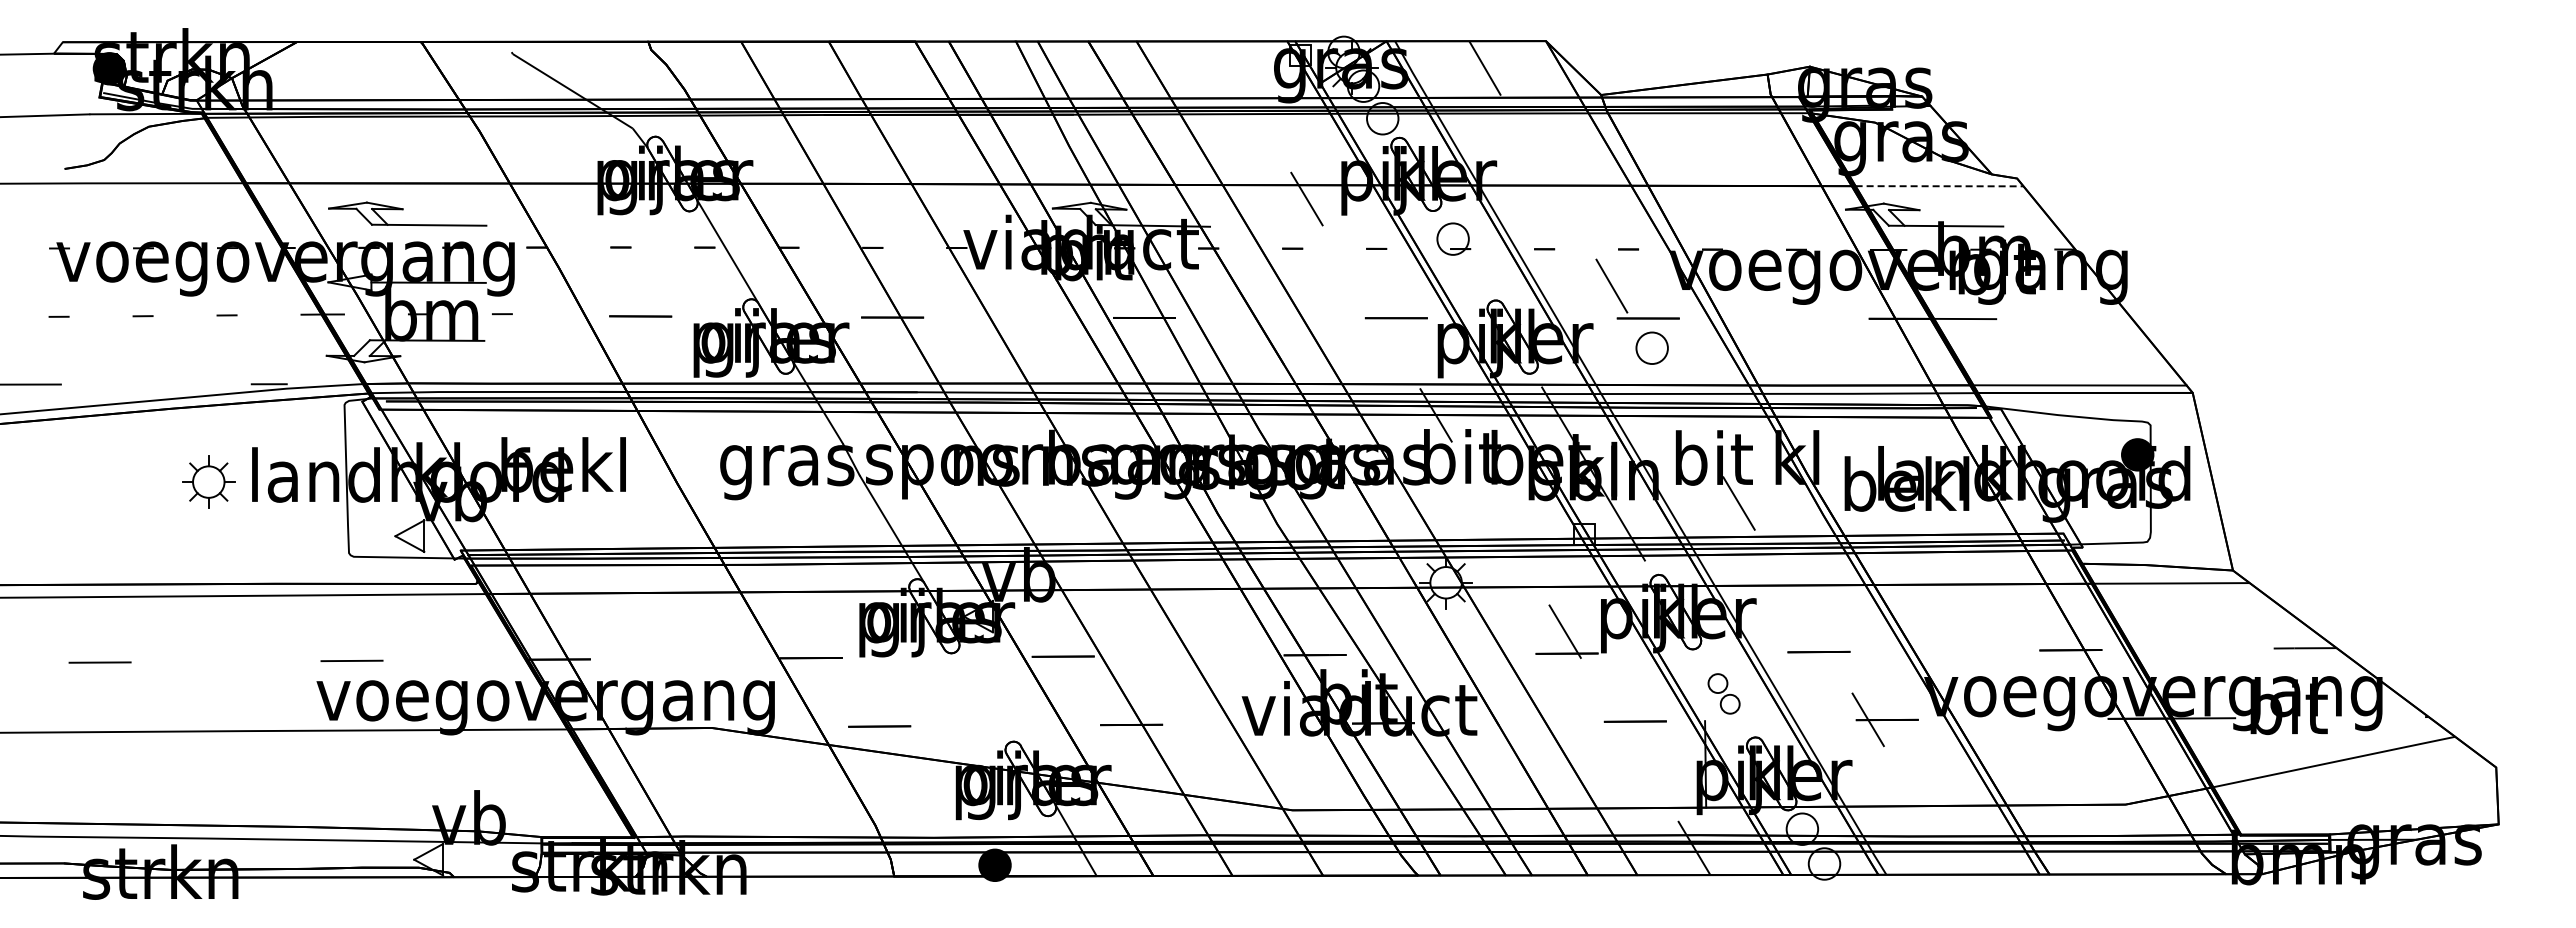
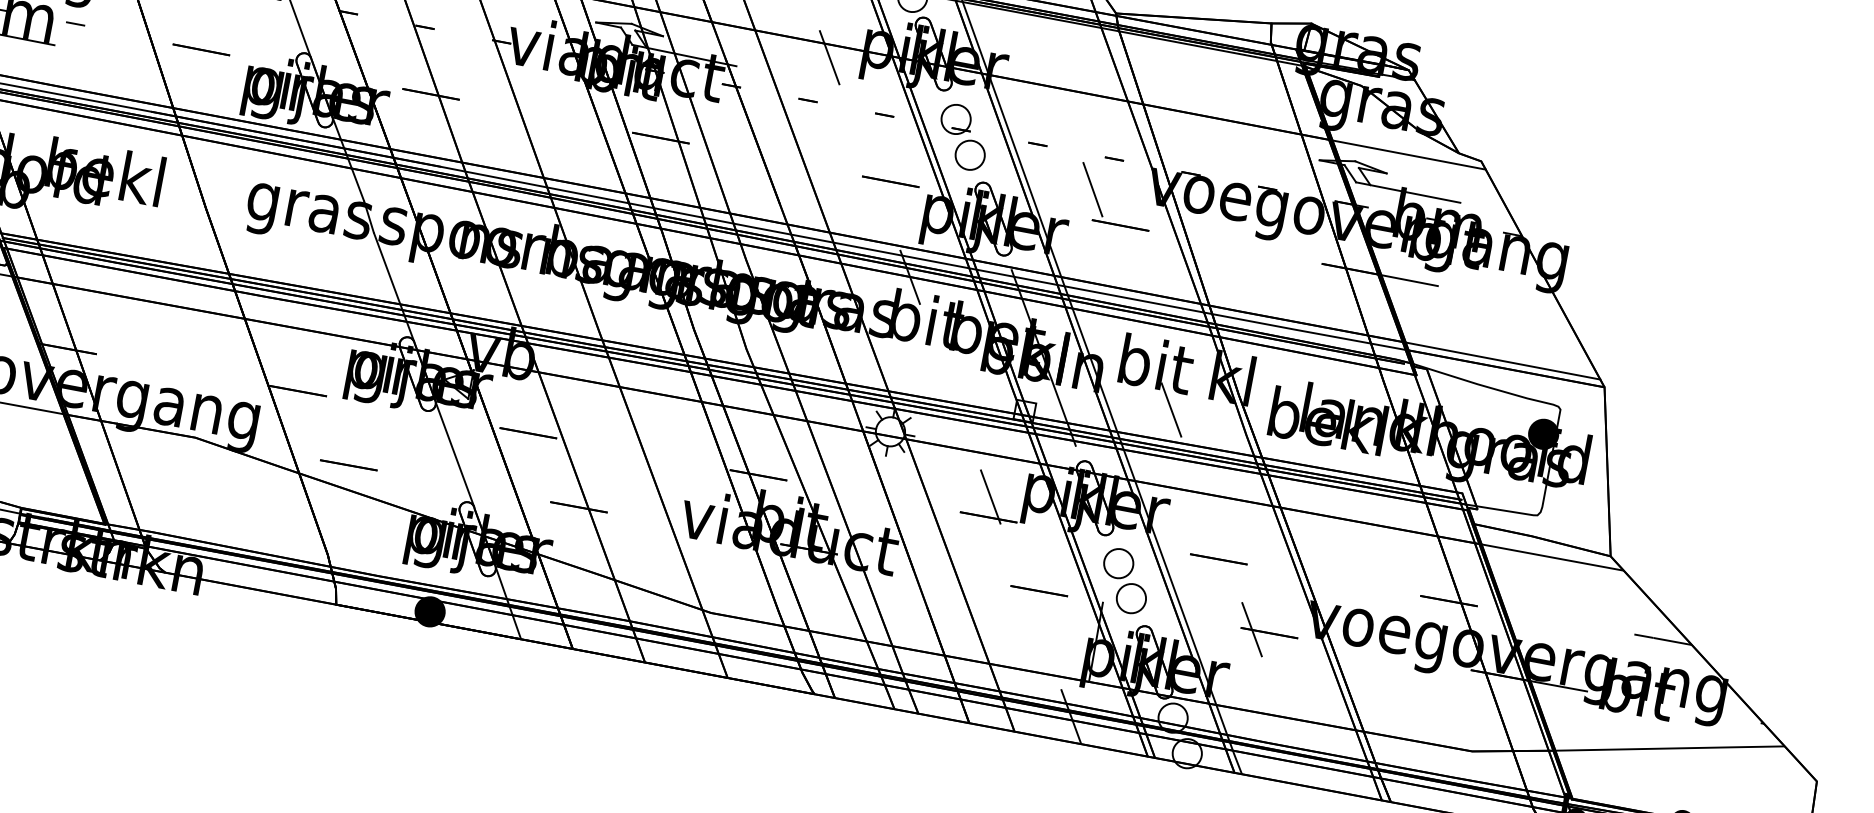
line: (1939, 186) -> (1409, 155), dashed -> solid
part: (1651, 347) -> (969, 154), moved
line: (989, 693) -> (454, 454), added
part: (1723, 693) -> (1124, 580), size x1.67

